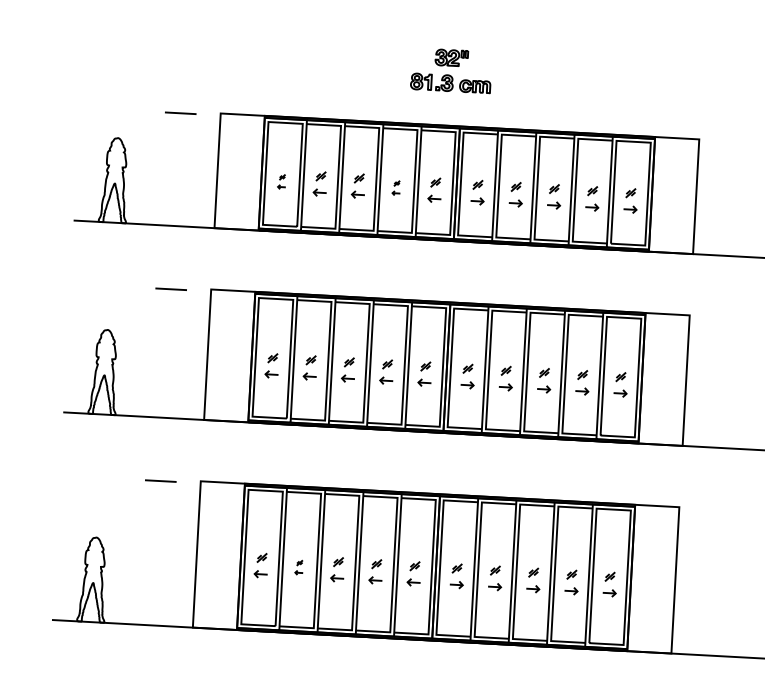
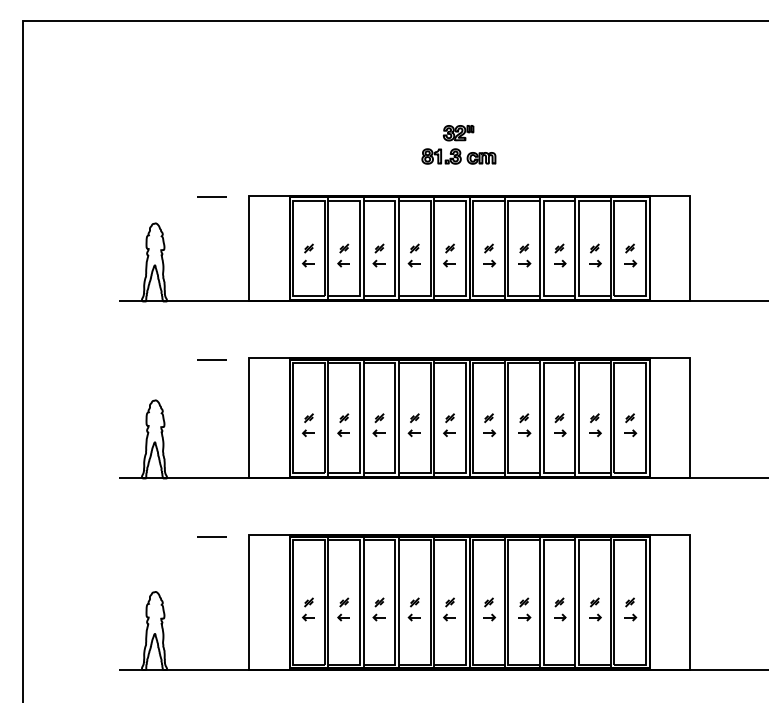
part: (281, 181) -> (308, 255), size x1.67
part: (395, 188) -> (413, 255), size x1.67
part: (299, 567) -> (343, 609), size x1.67

